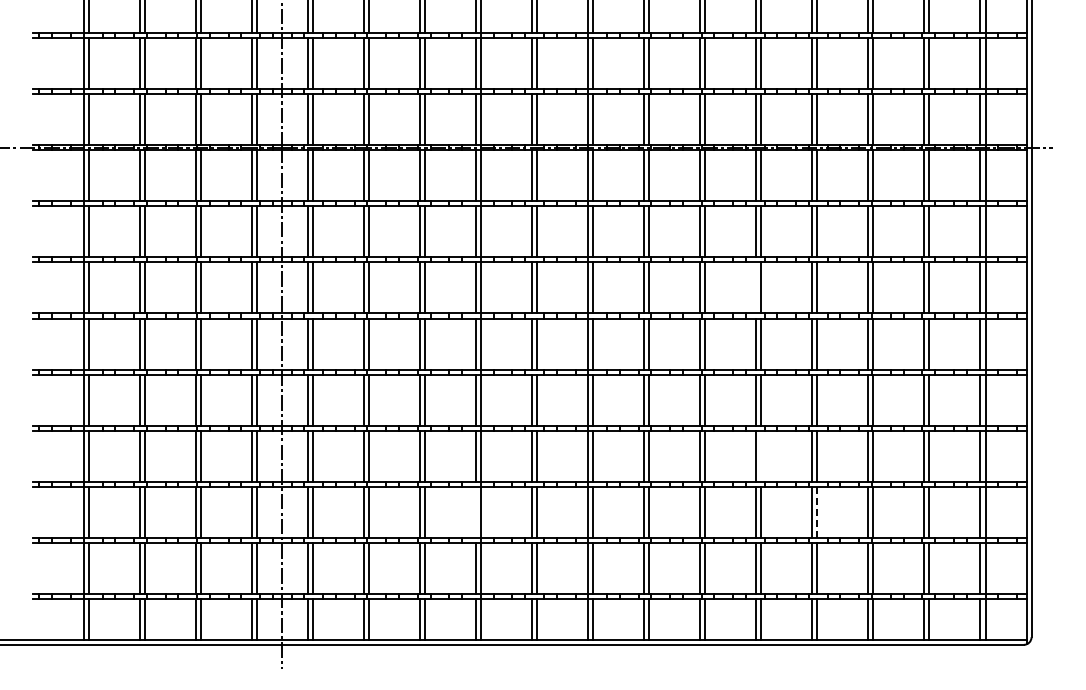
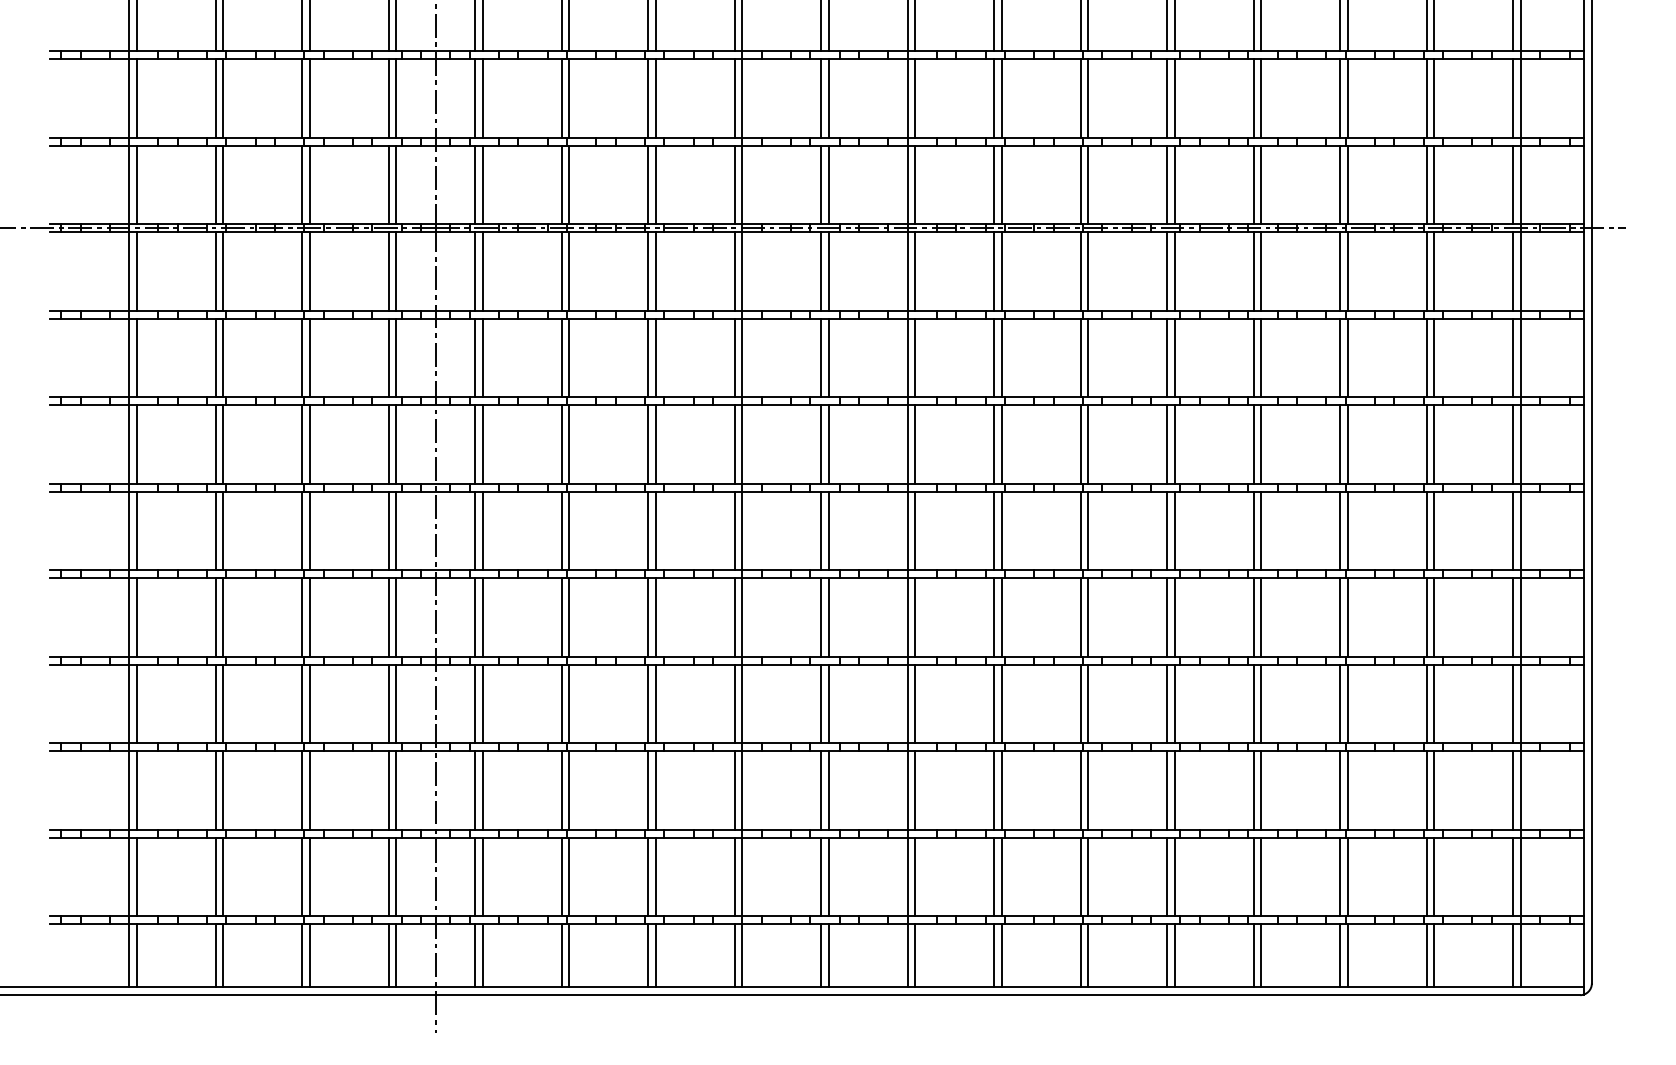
line: (756, 287) -> (1167, 443), added
line: (761, 455) -> (1175, 703), added
line: (475, 511) -> (733, 789), added
line: (817, 512) -> (1261, 790), dashed -> solid

